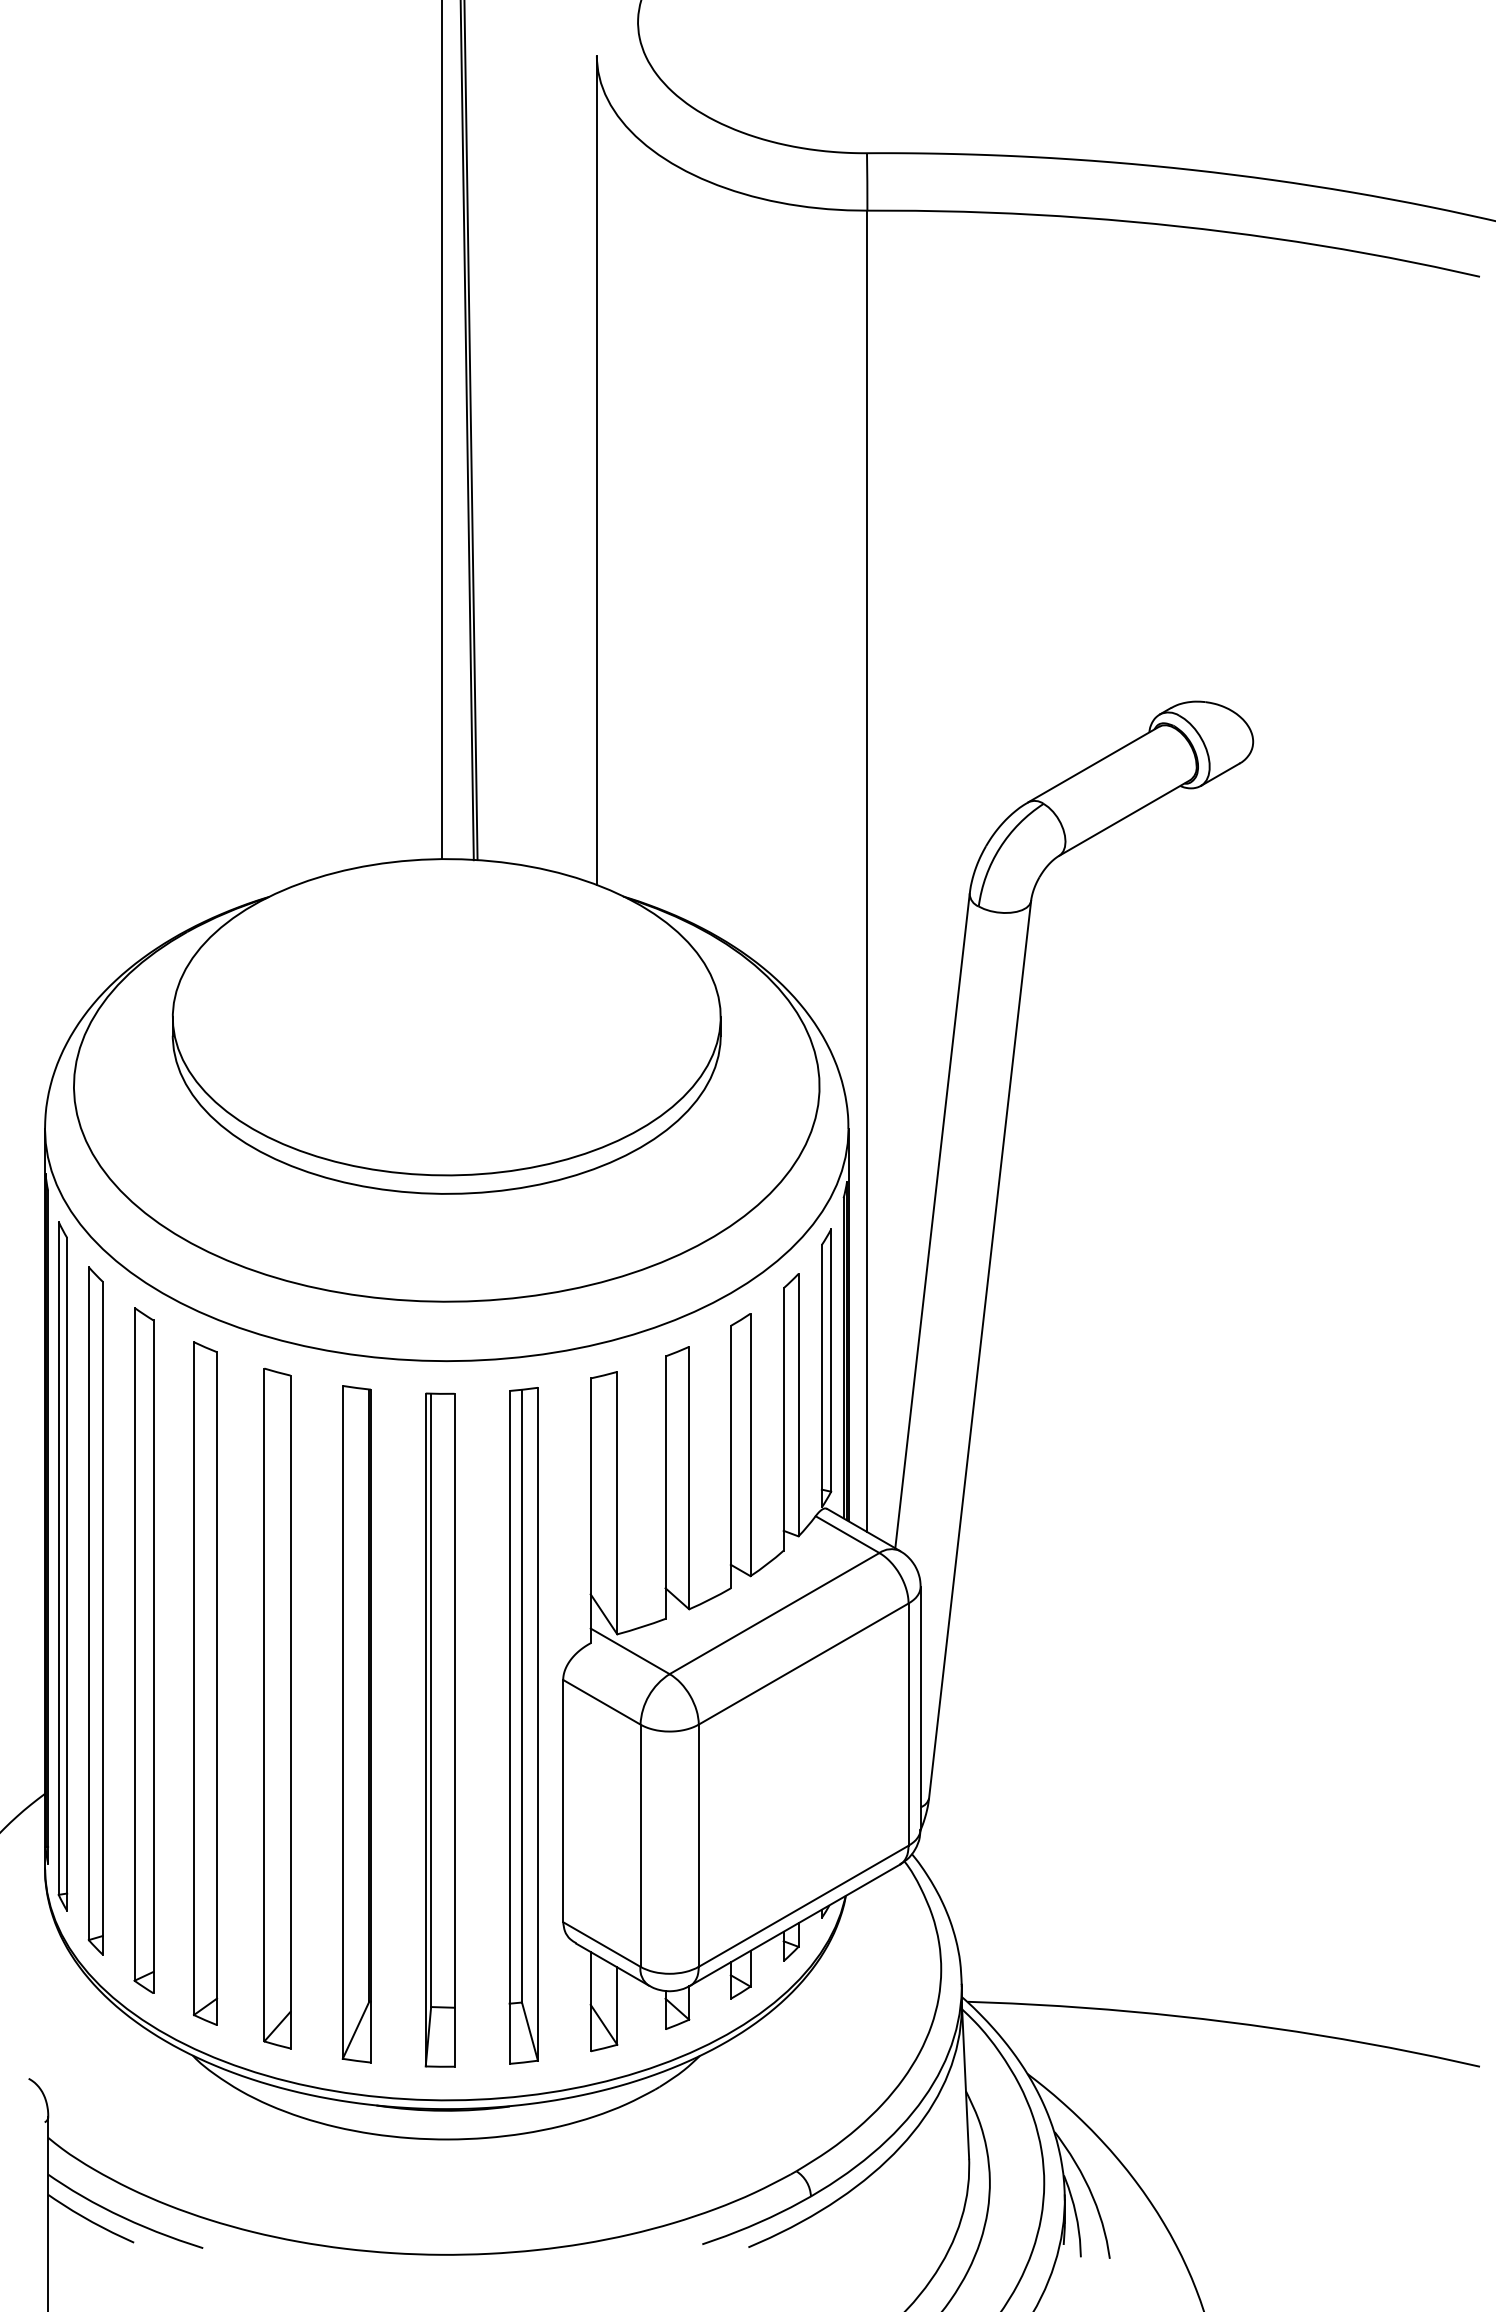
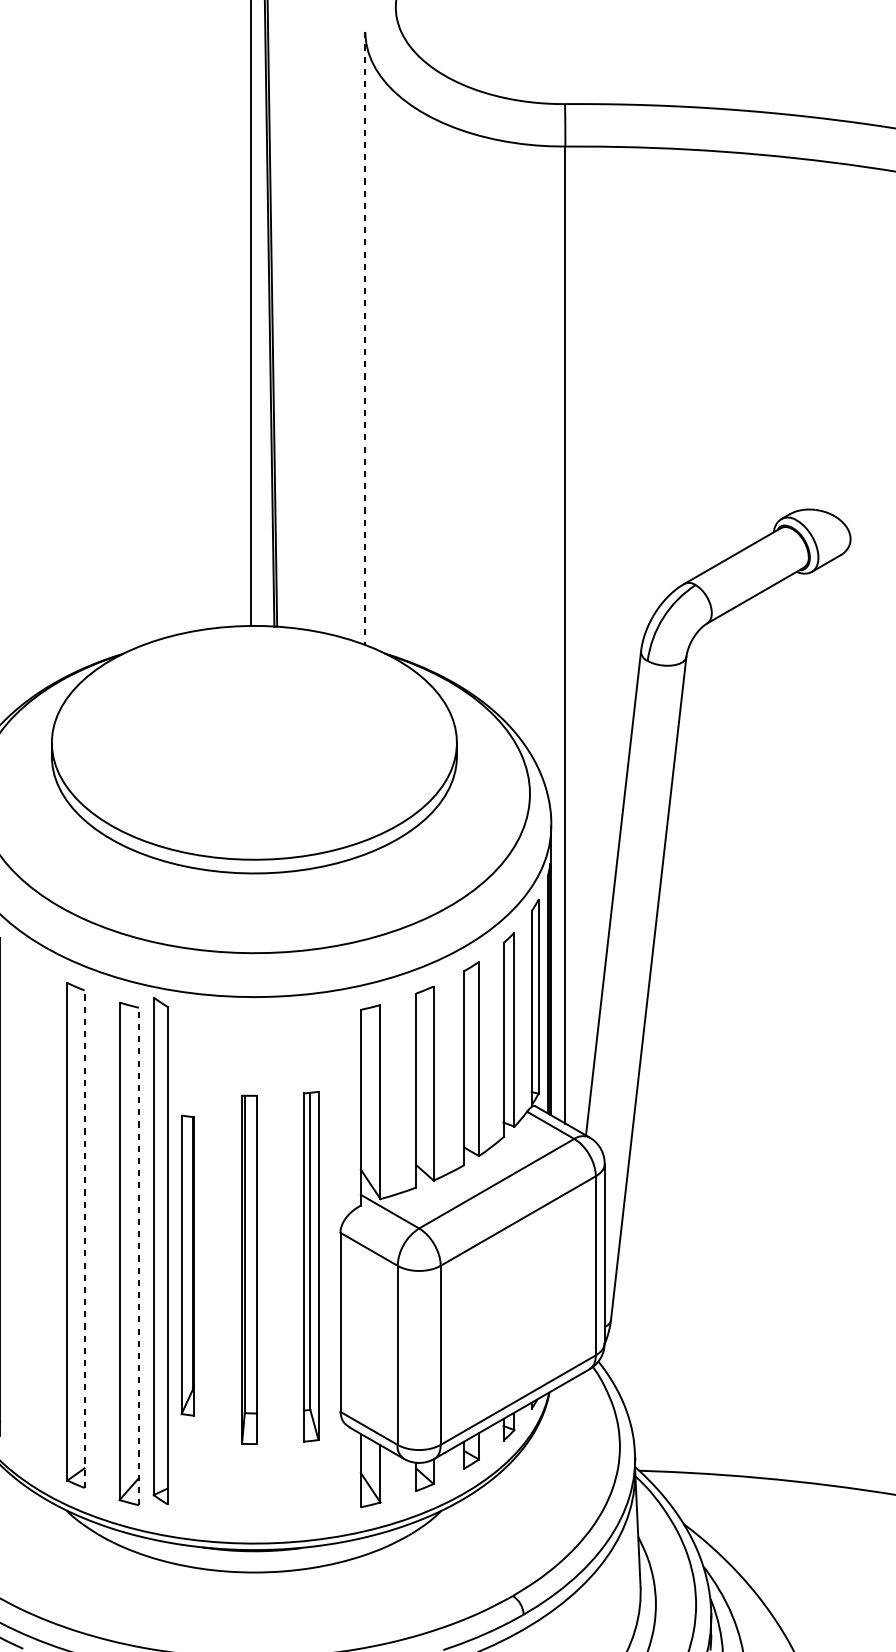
line: (596, 470) -> (365, 338), solid -> dashed
part: (143, 1650) -> (160, 1250), moved
line: (217, 1688) -> (84, 1239), solid -> dashed
line: (290, 1711) -> (138, 1256), solid -> dashed
part: (356, 1724) -> (187, 1265), size x0.6
part: (523, 1725) -> (311, 1266), size x0.7
part: (439, 1729) -> (249, 1269), size x0.7

